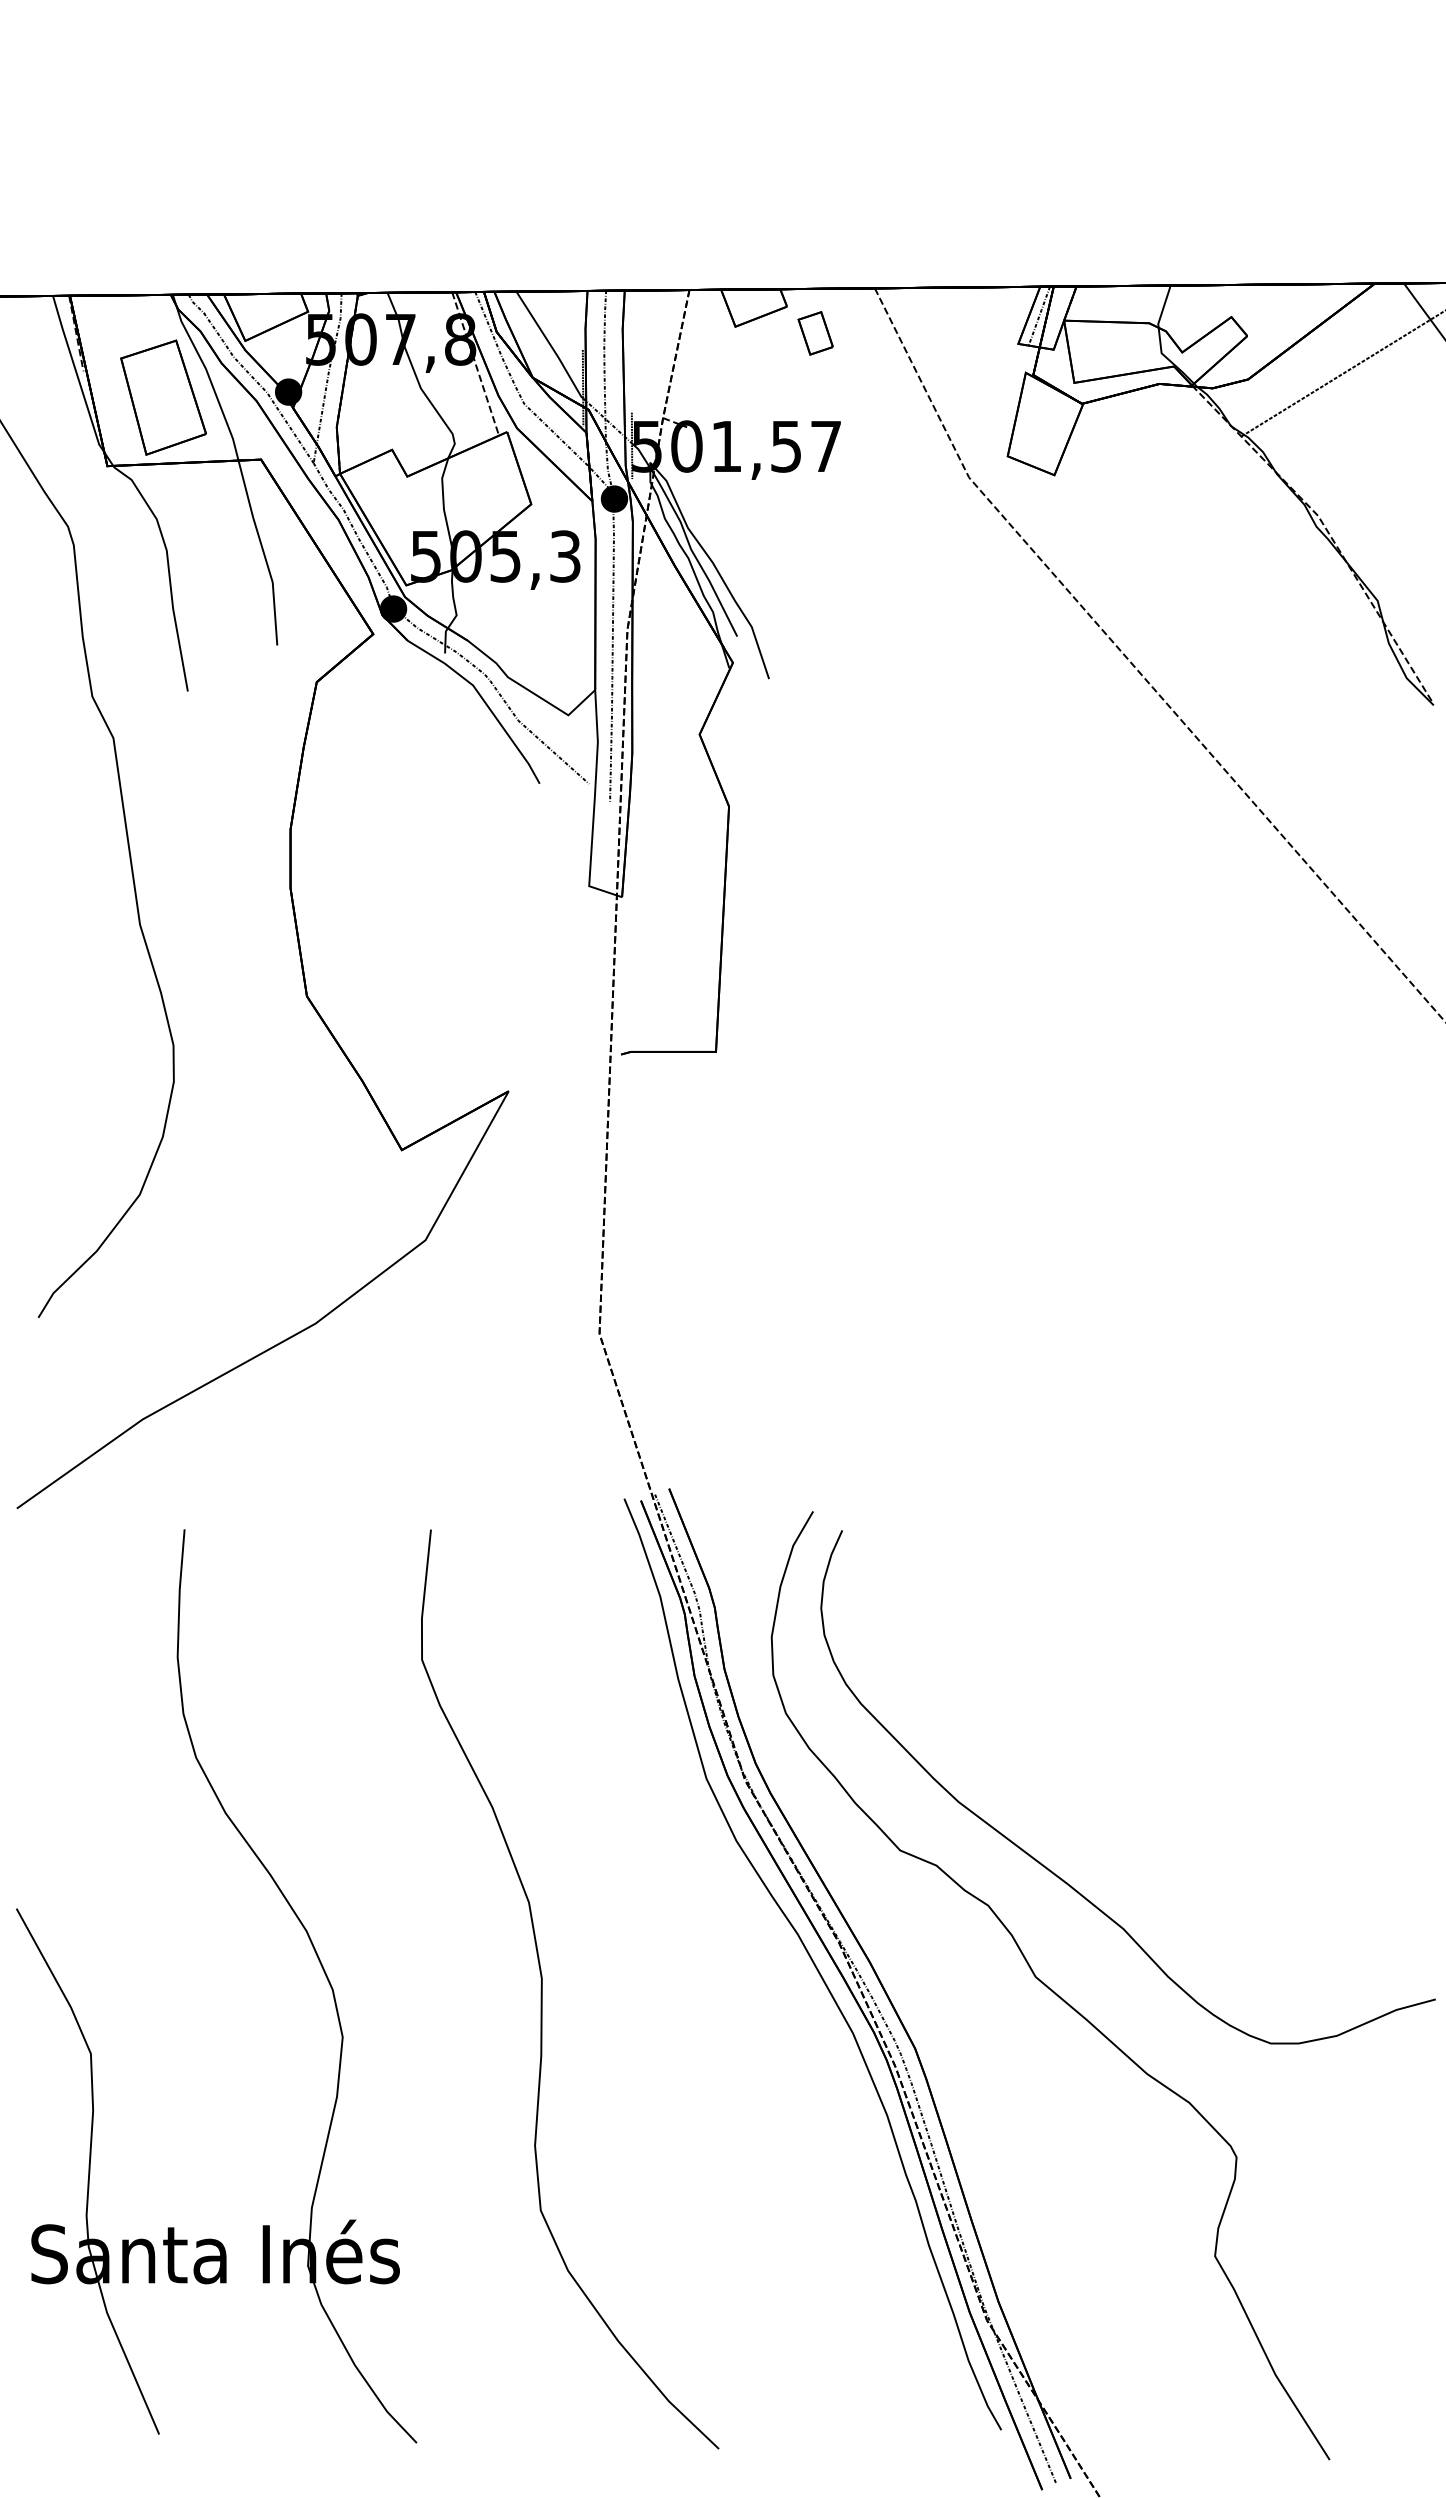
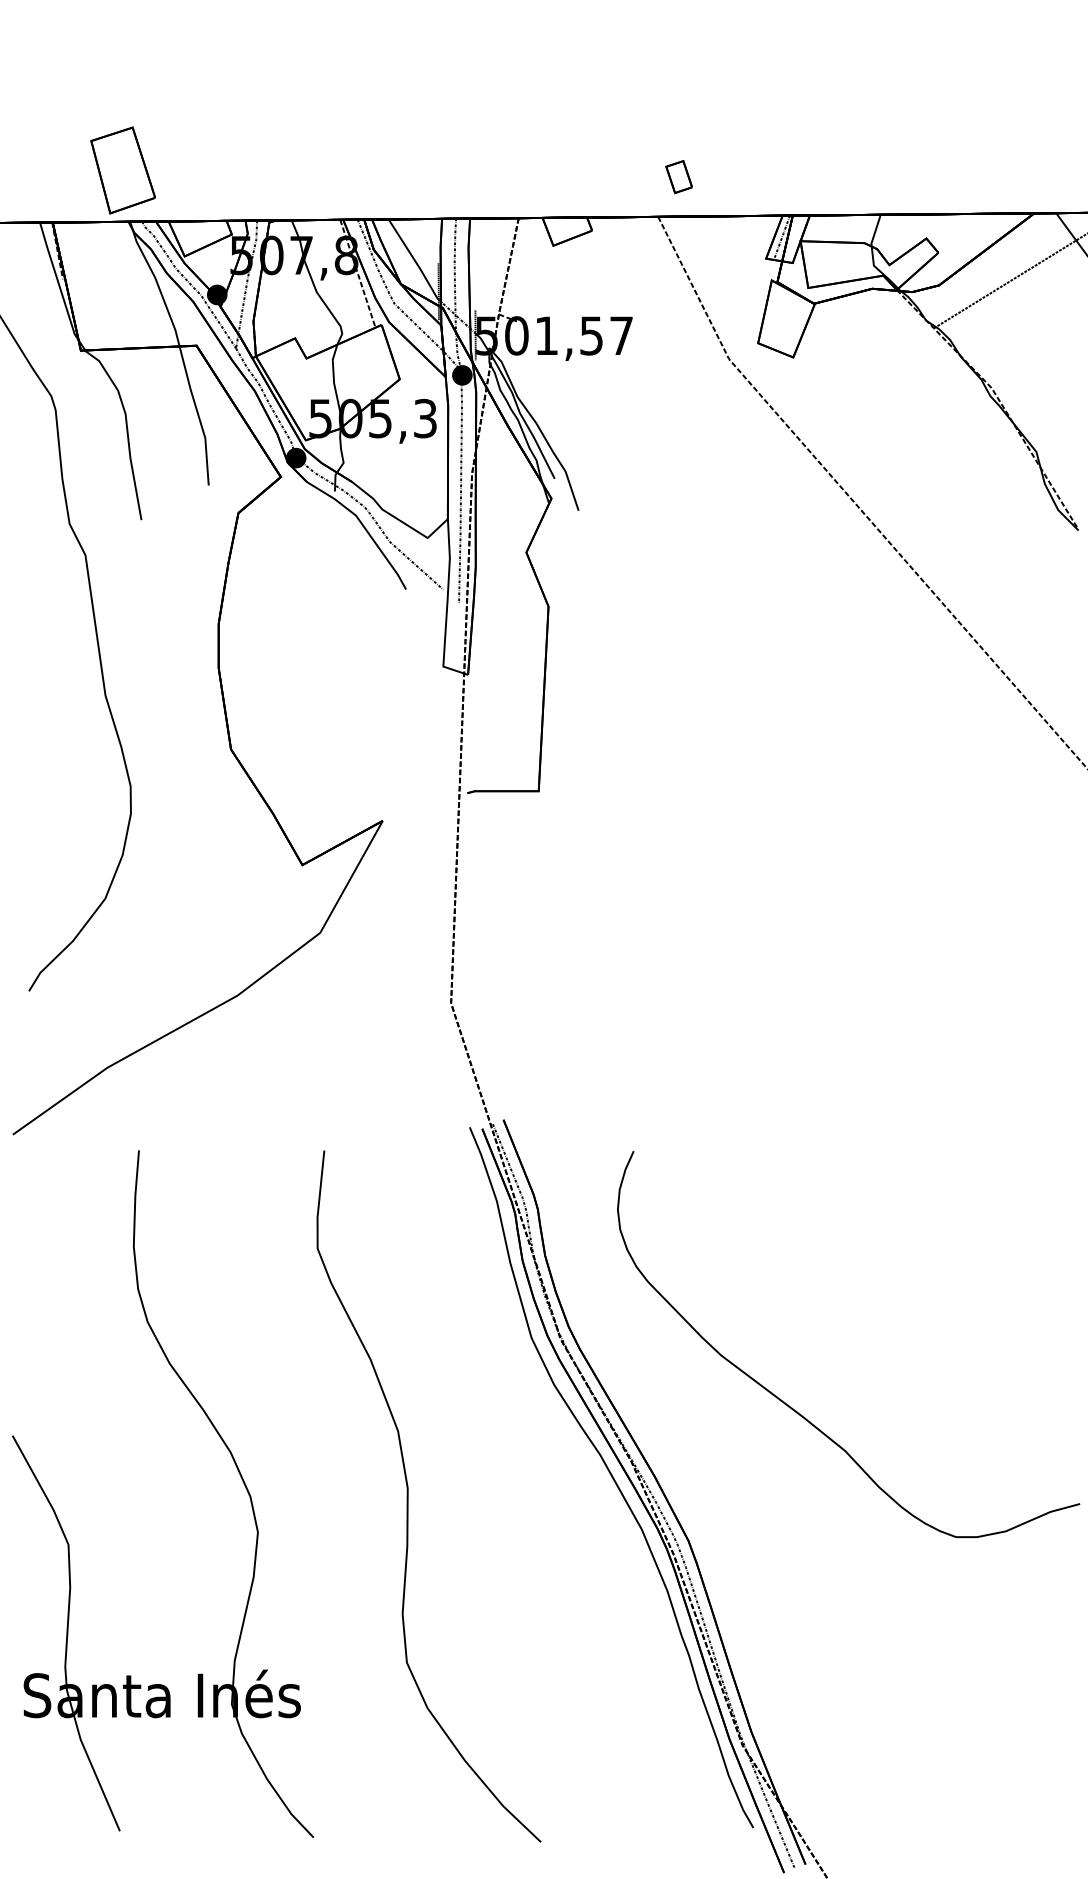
part: (815, 333) -> (679, 177), moved
part: (163, 397) -> (123, 170), moved
curve: (1048, 1986) -> (788, 1494), removed

